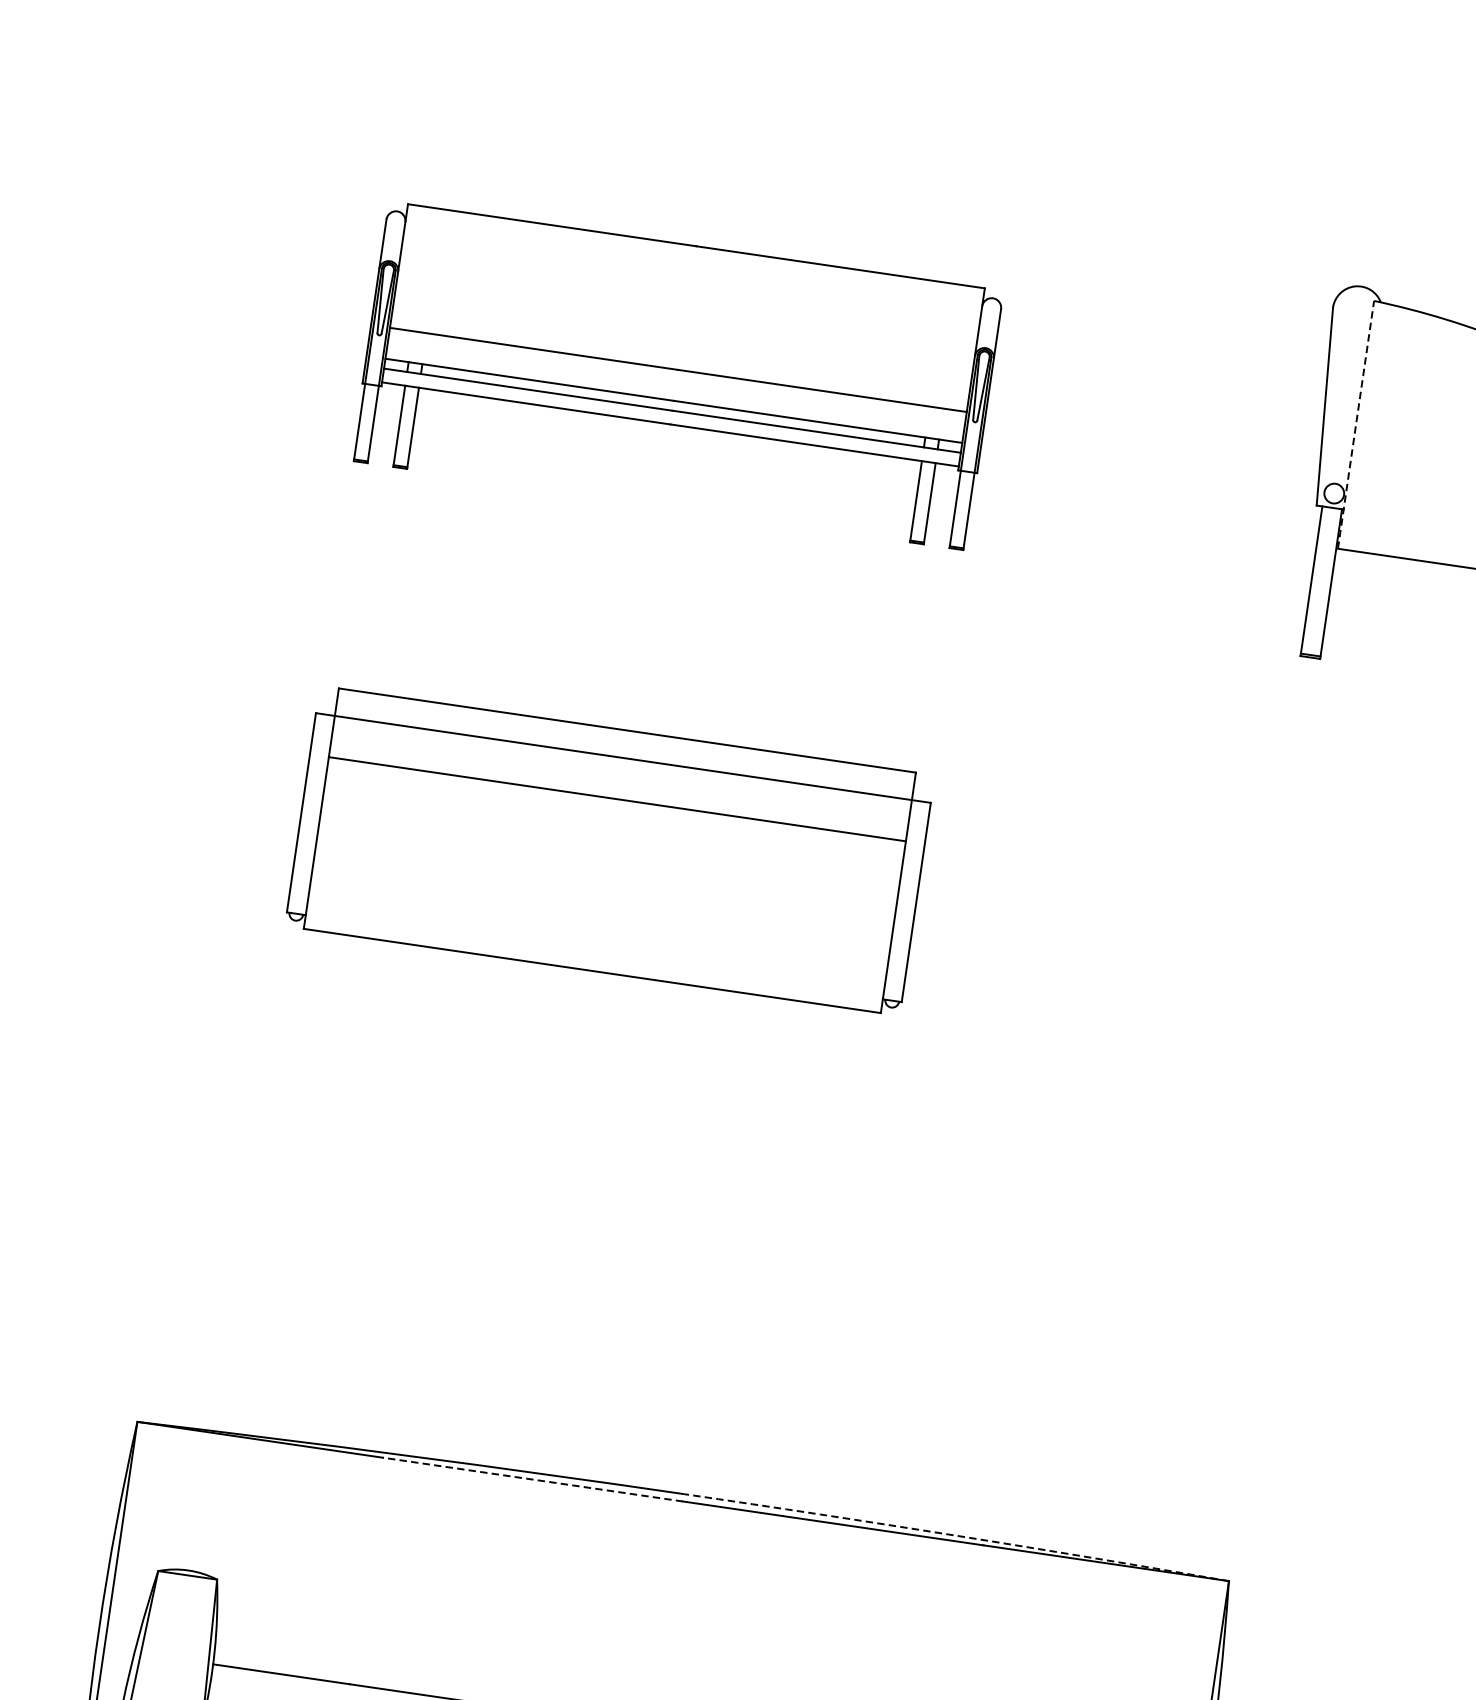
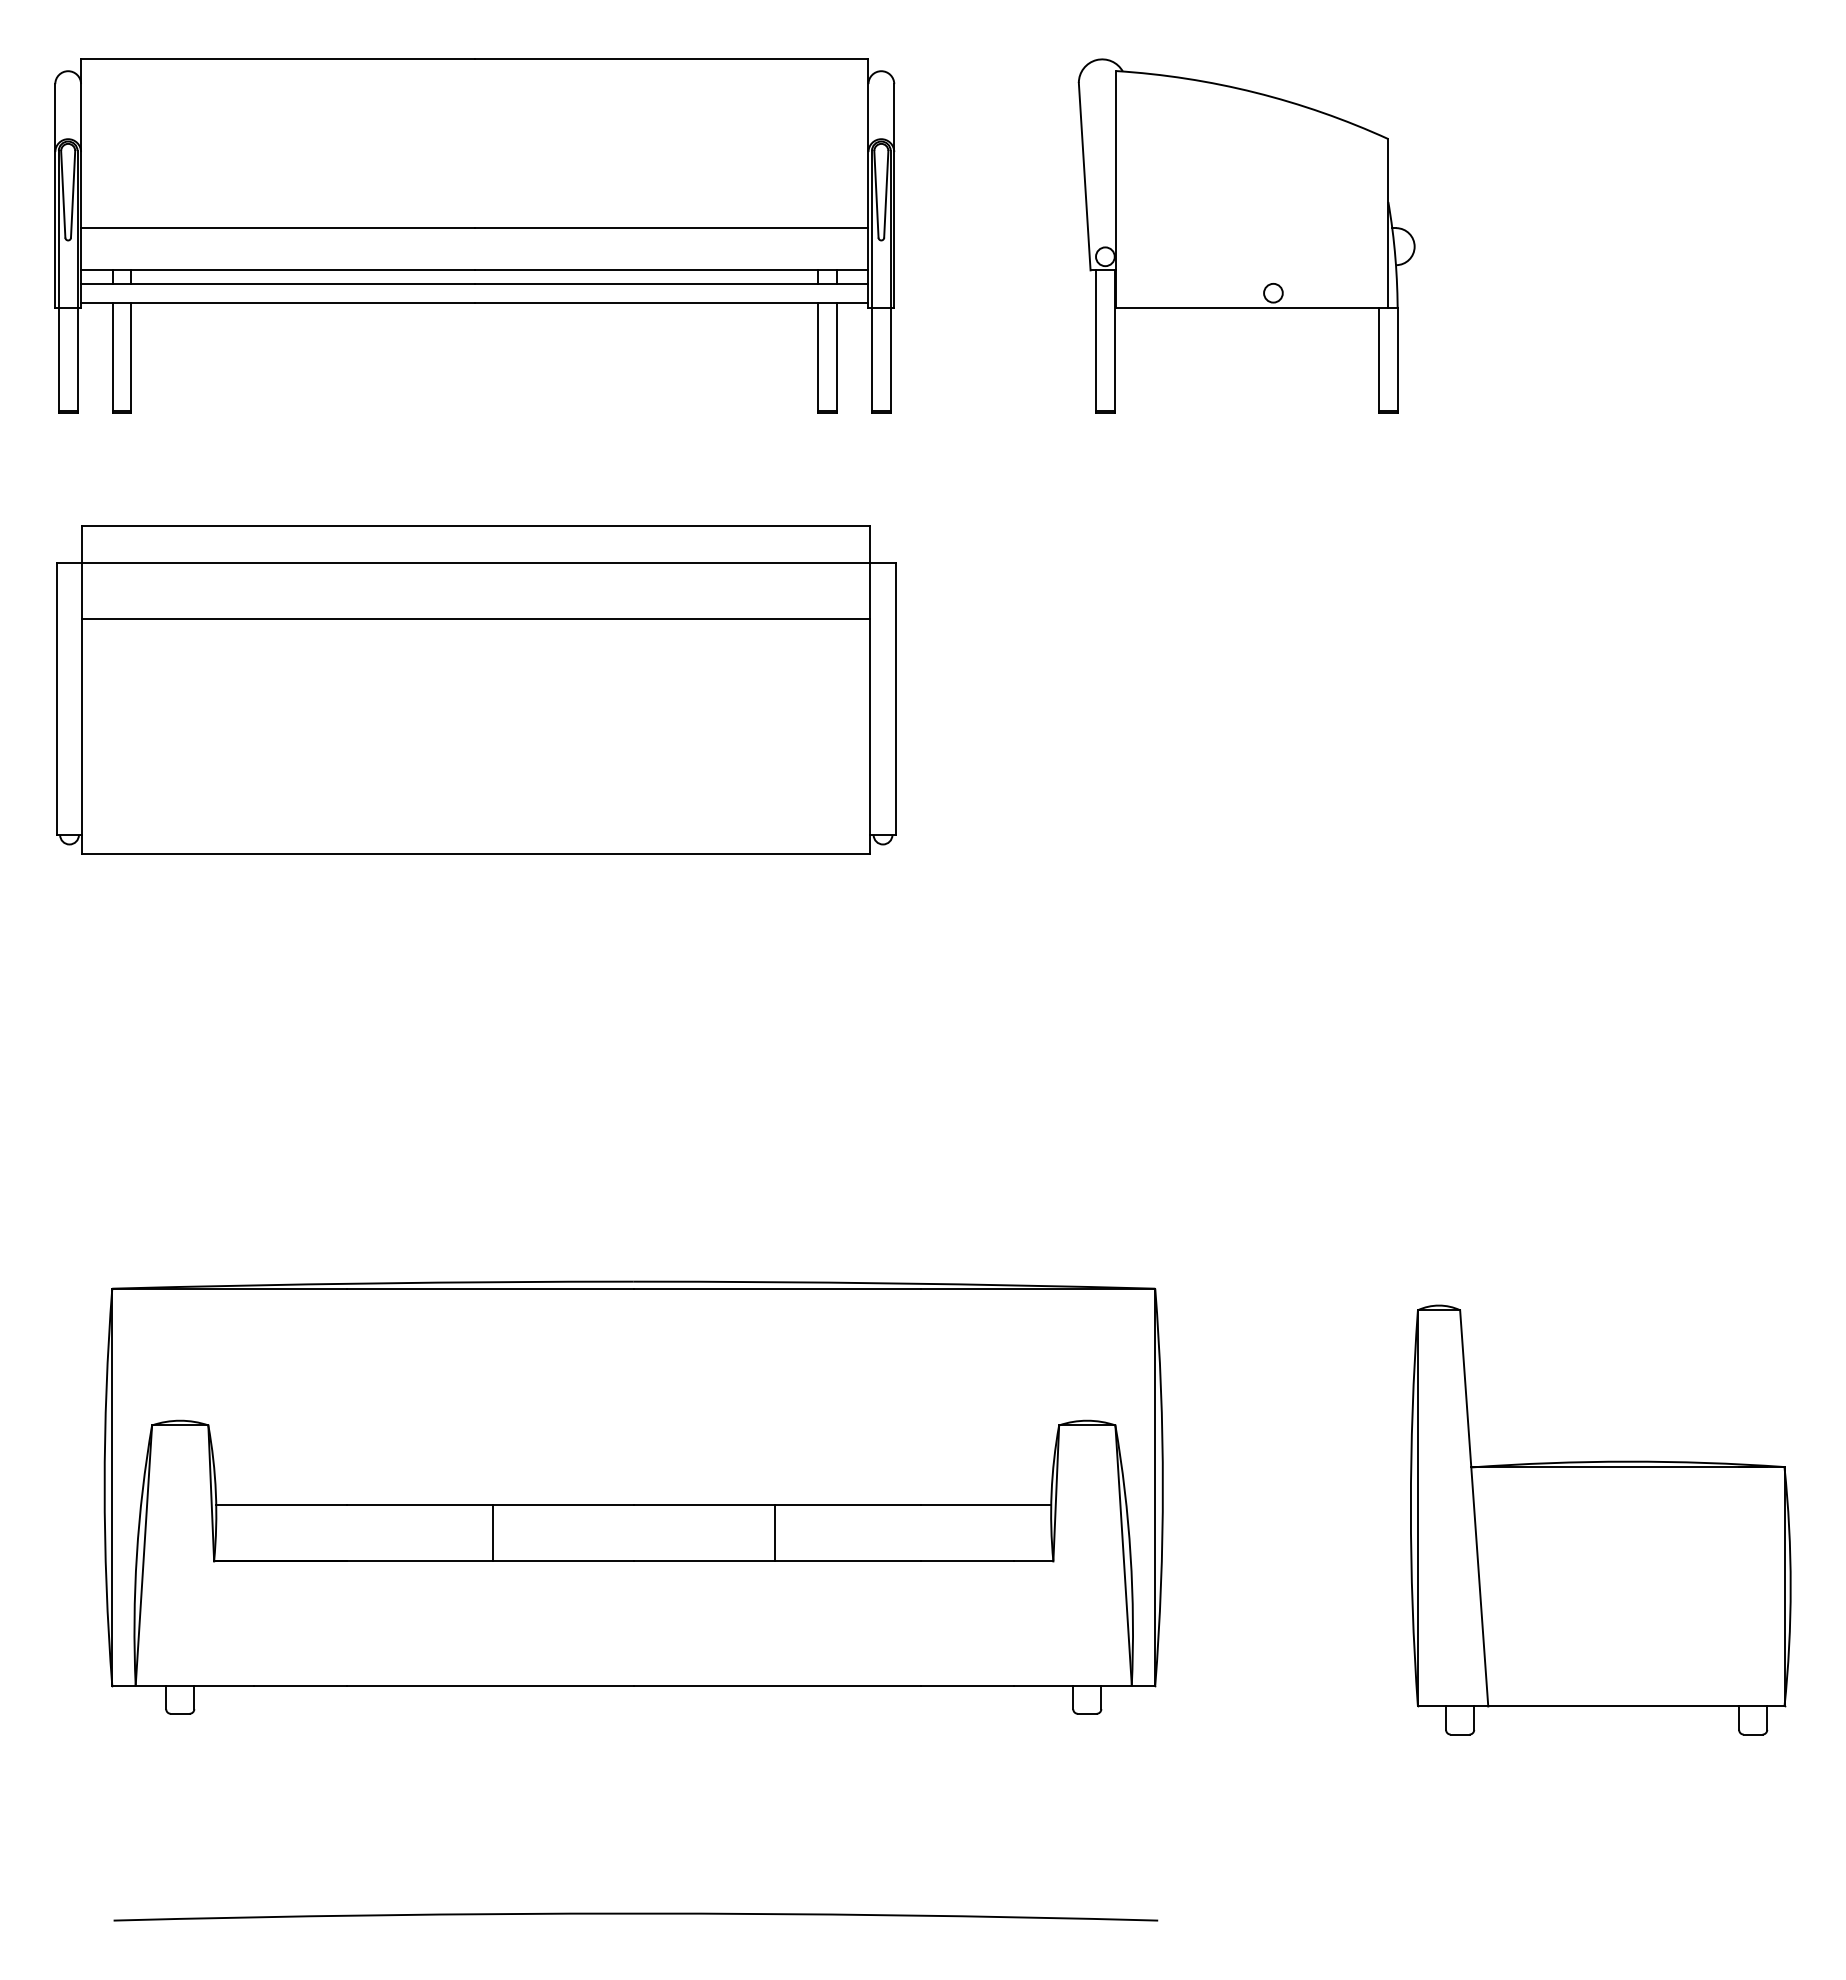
part: (677, 375) -> (474, 235), size x1.43
line: (1356, 424) -> (1116, 189), dashed -> solid
part: (610, 850) -> (476, 689), size x1.43
line: (533, 1479) -> (490, 1288), dashed -> solid
arc: (956, 1535) -> (894, 1283), dashed -> solid

